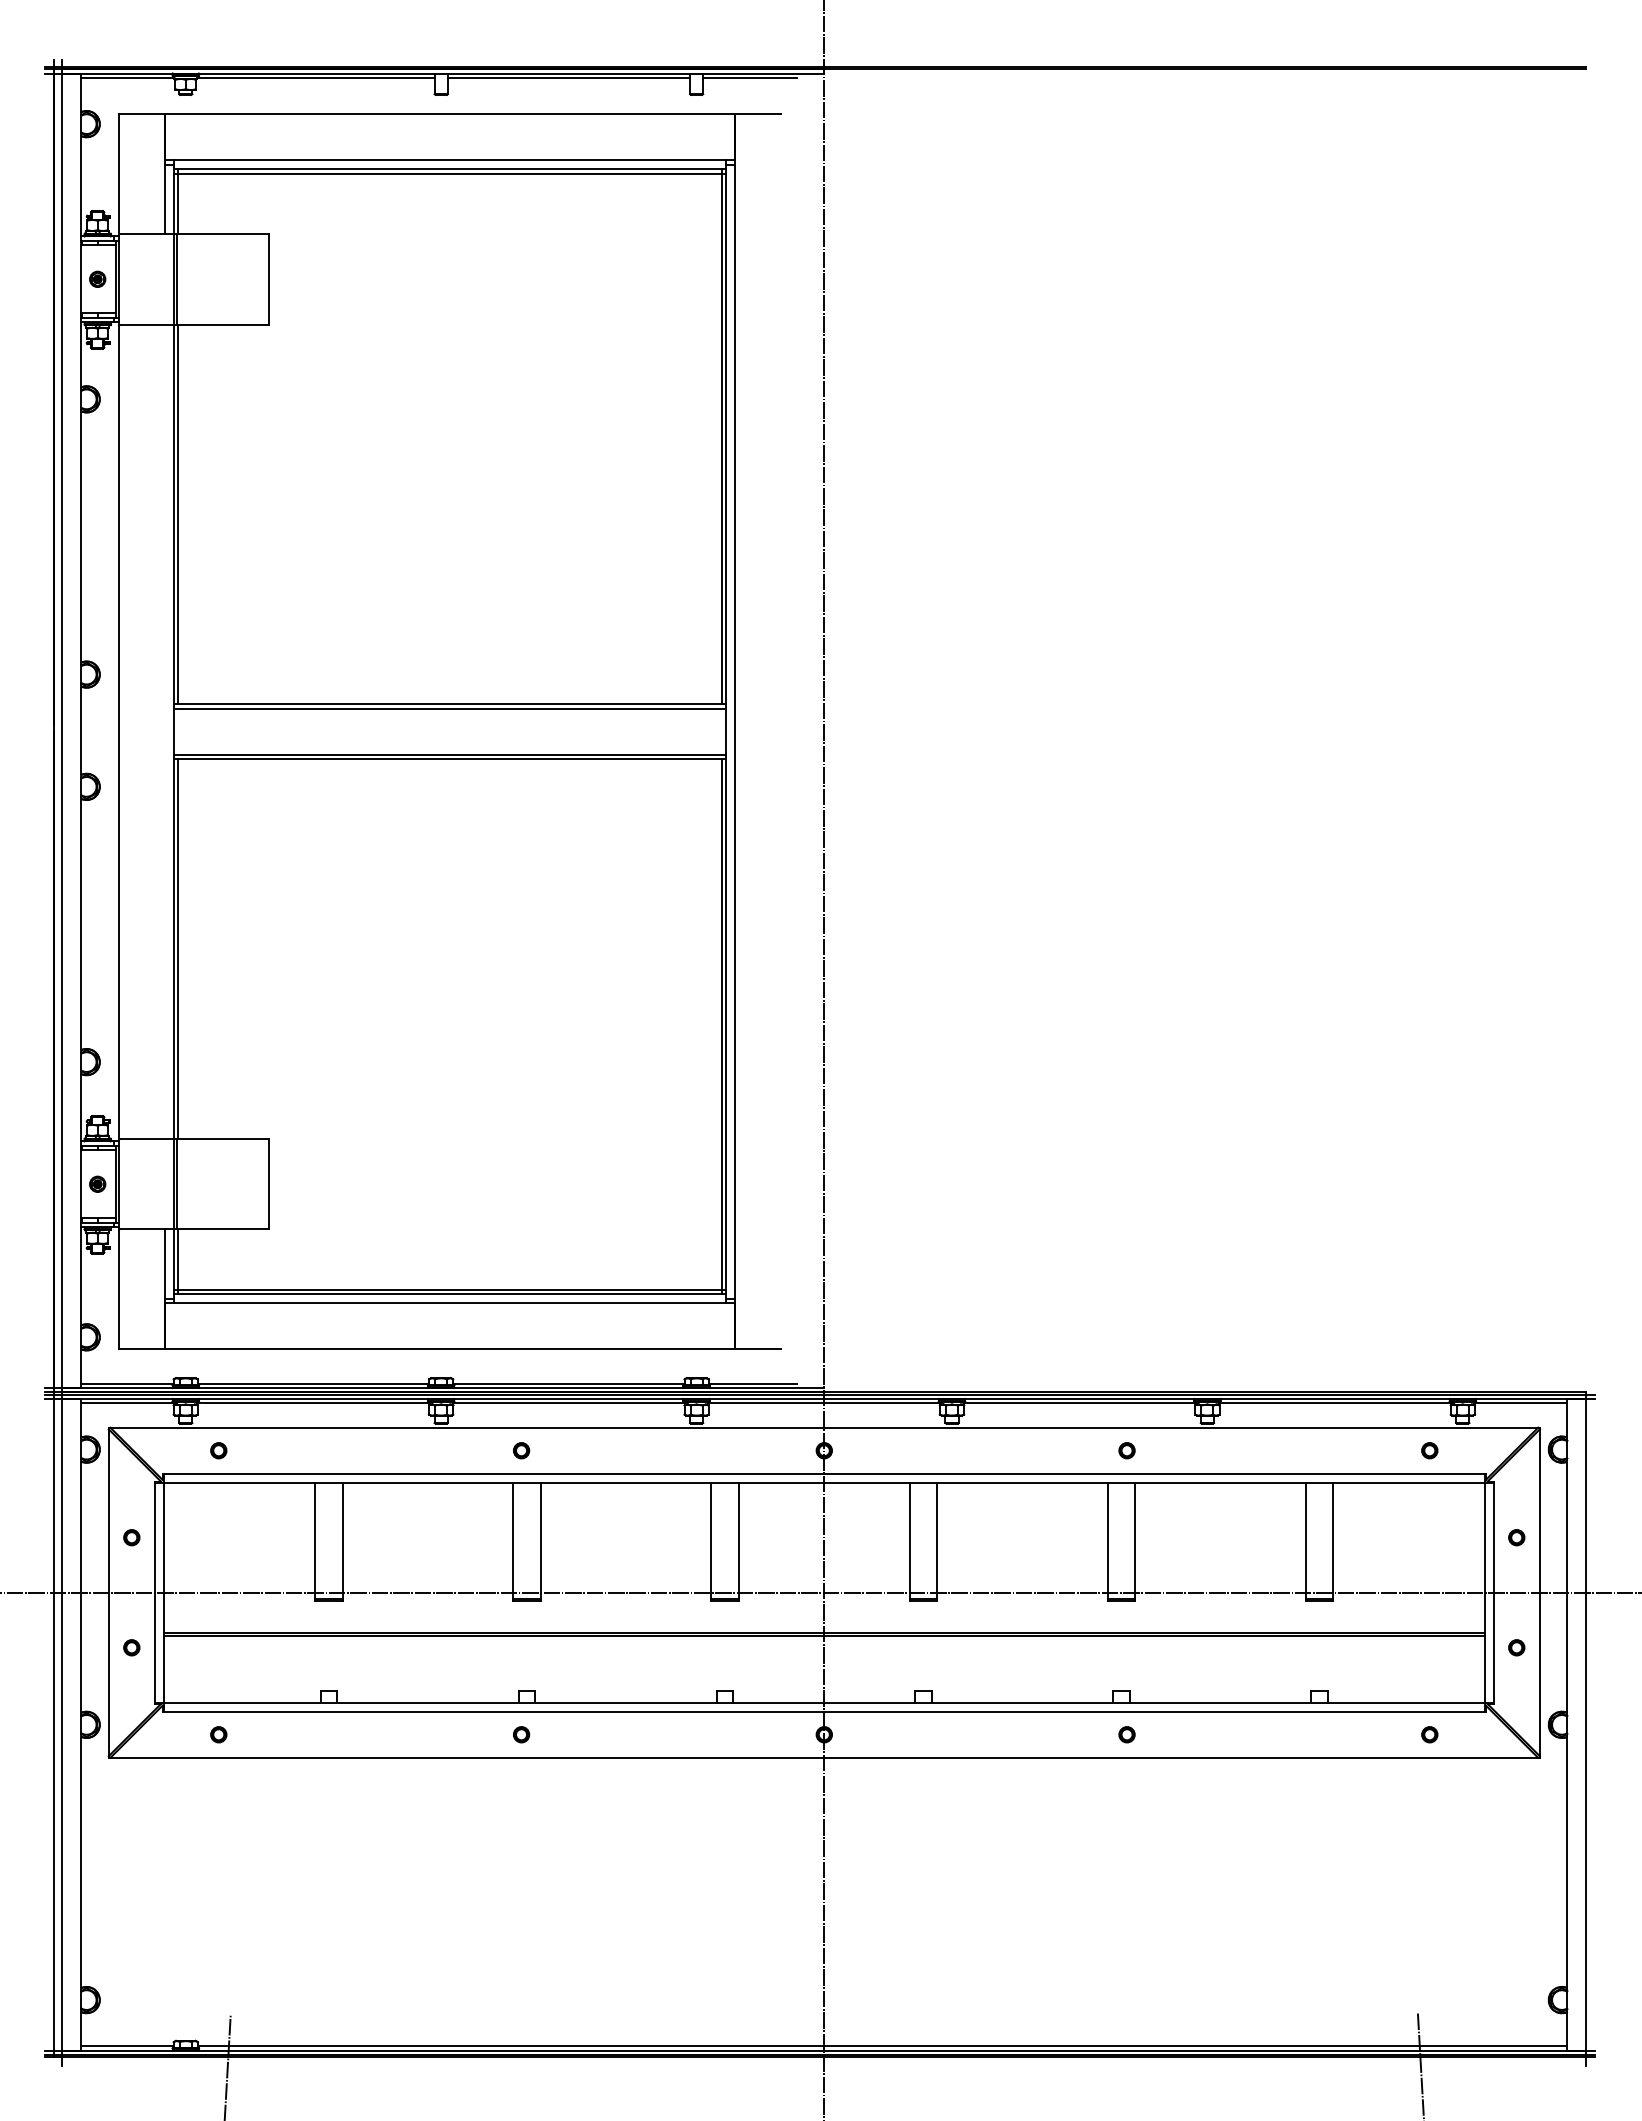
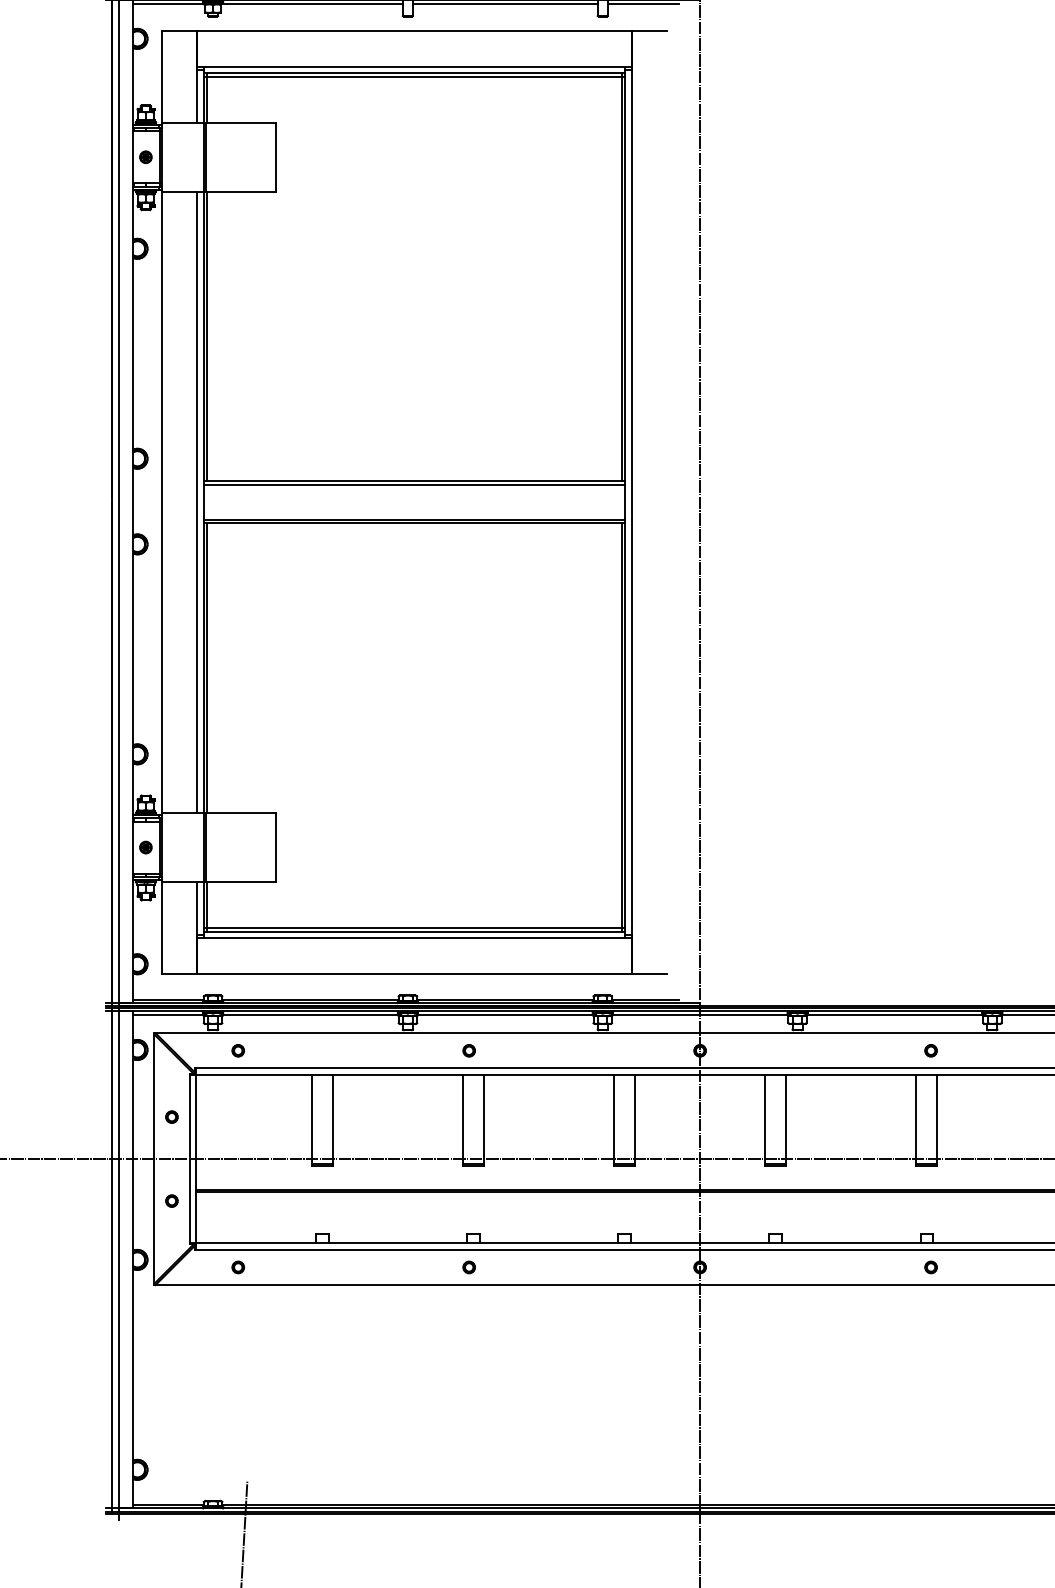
line: (164, 731) -> (196, 502), added

